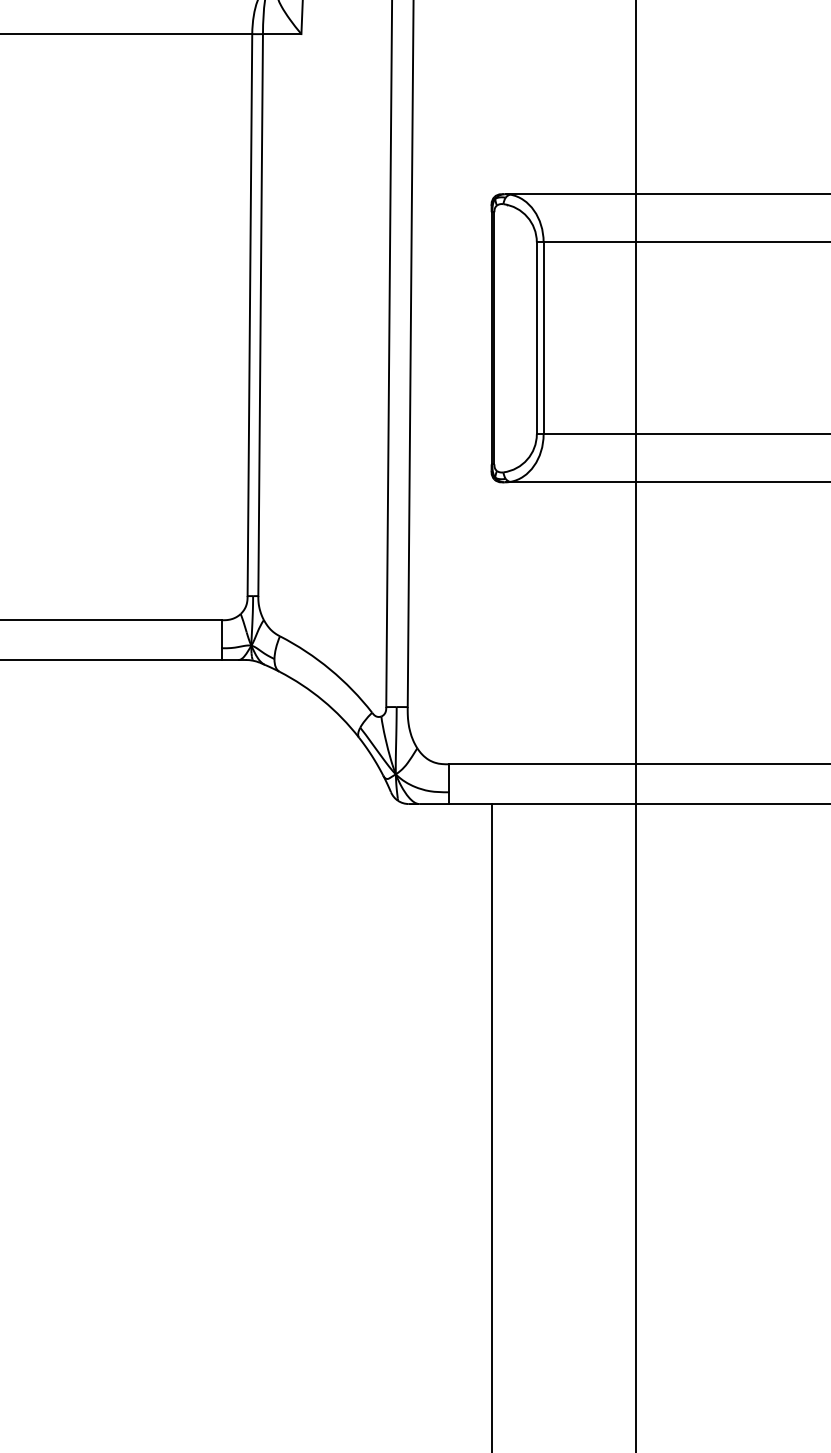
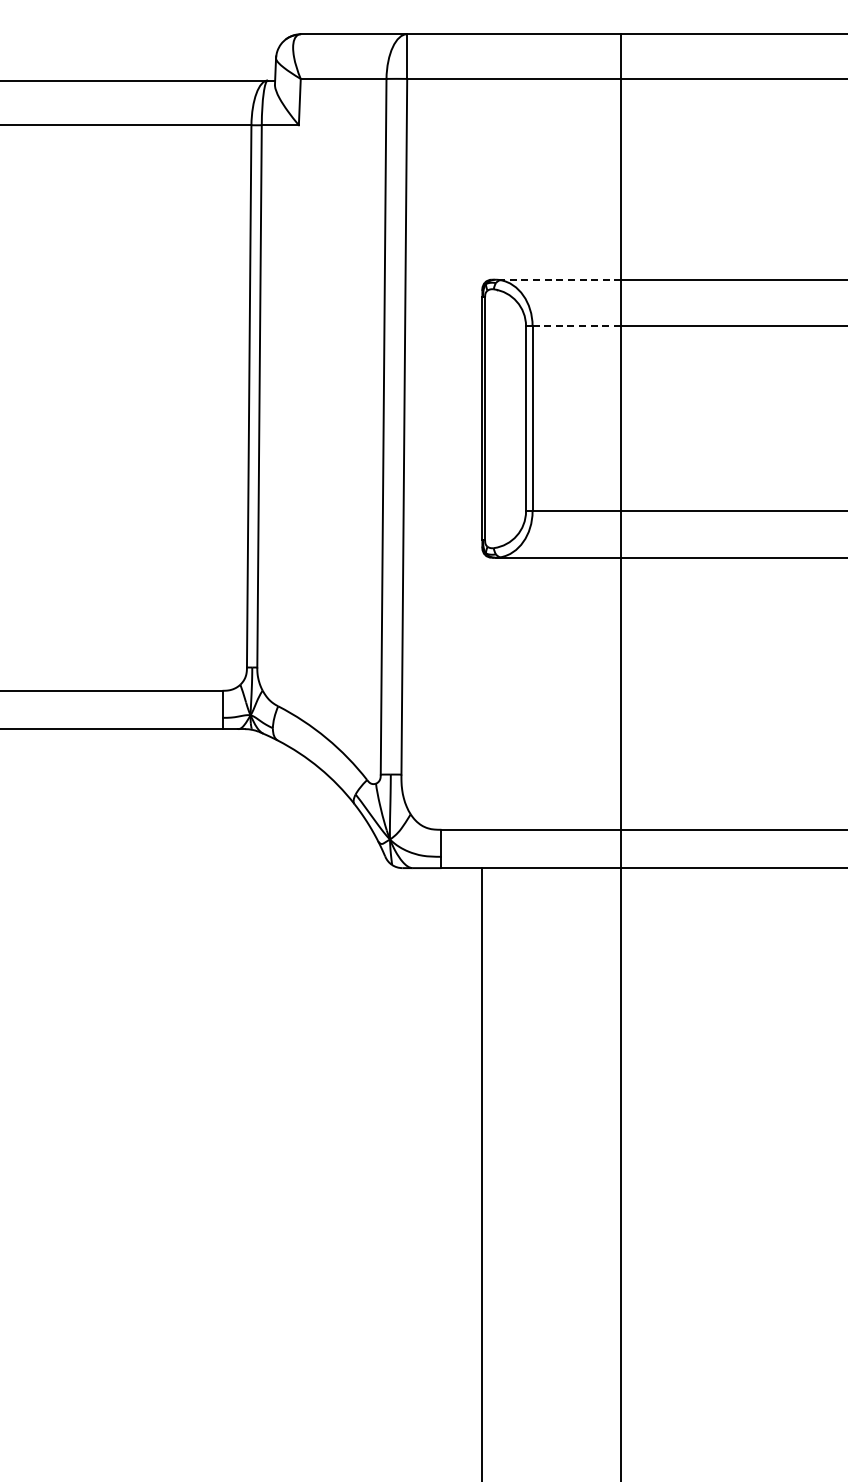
line: (570, 193) -> (558, 279), solid -> dashed
line: (590, 242) -> (577, 326), solid -> dashed

